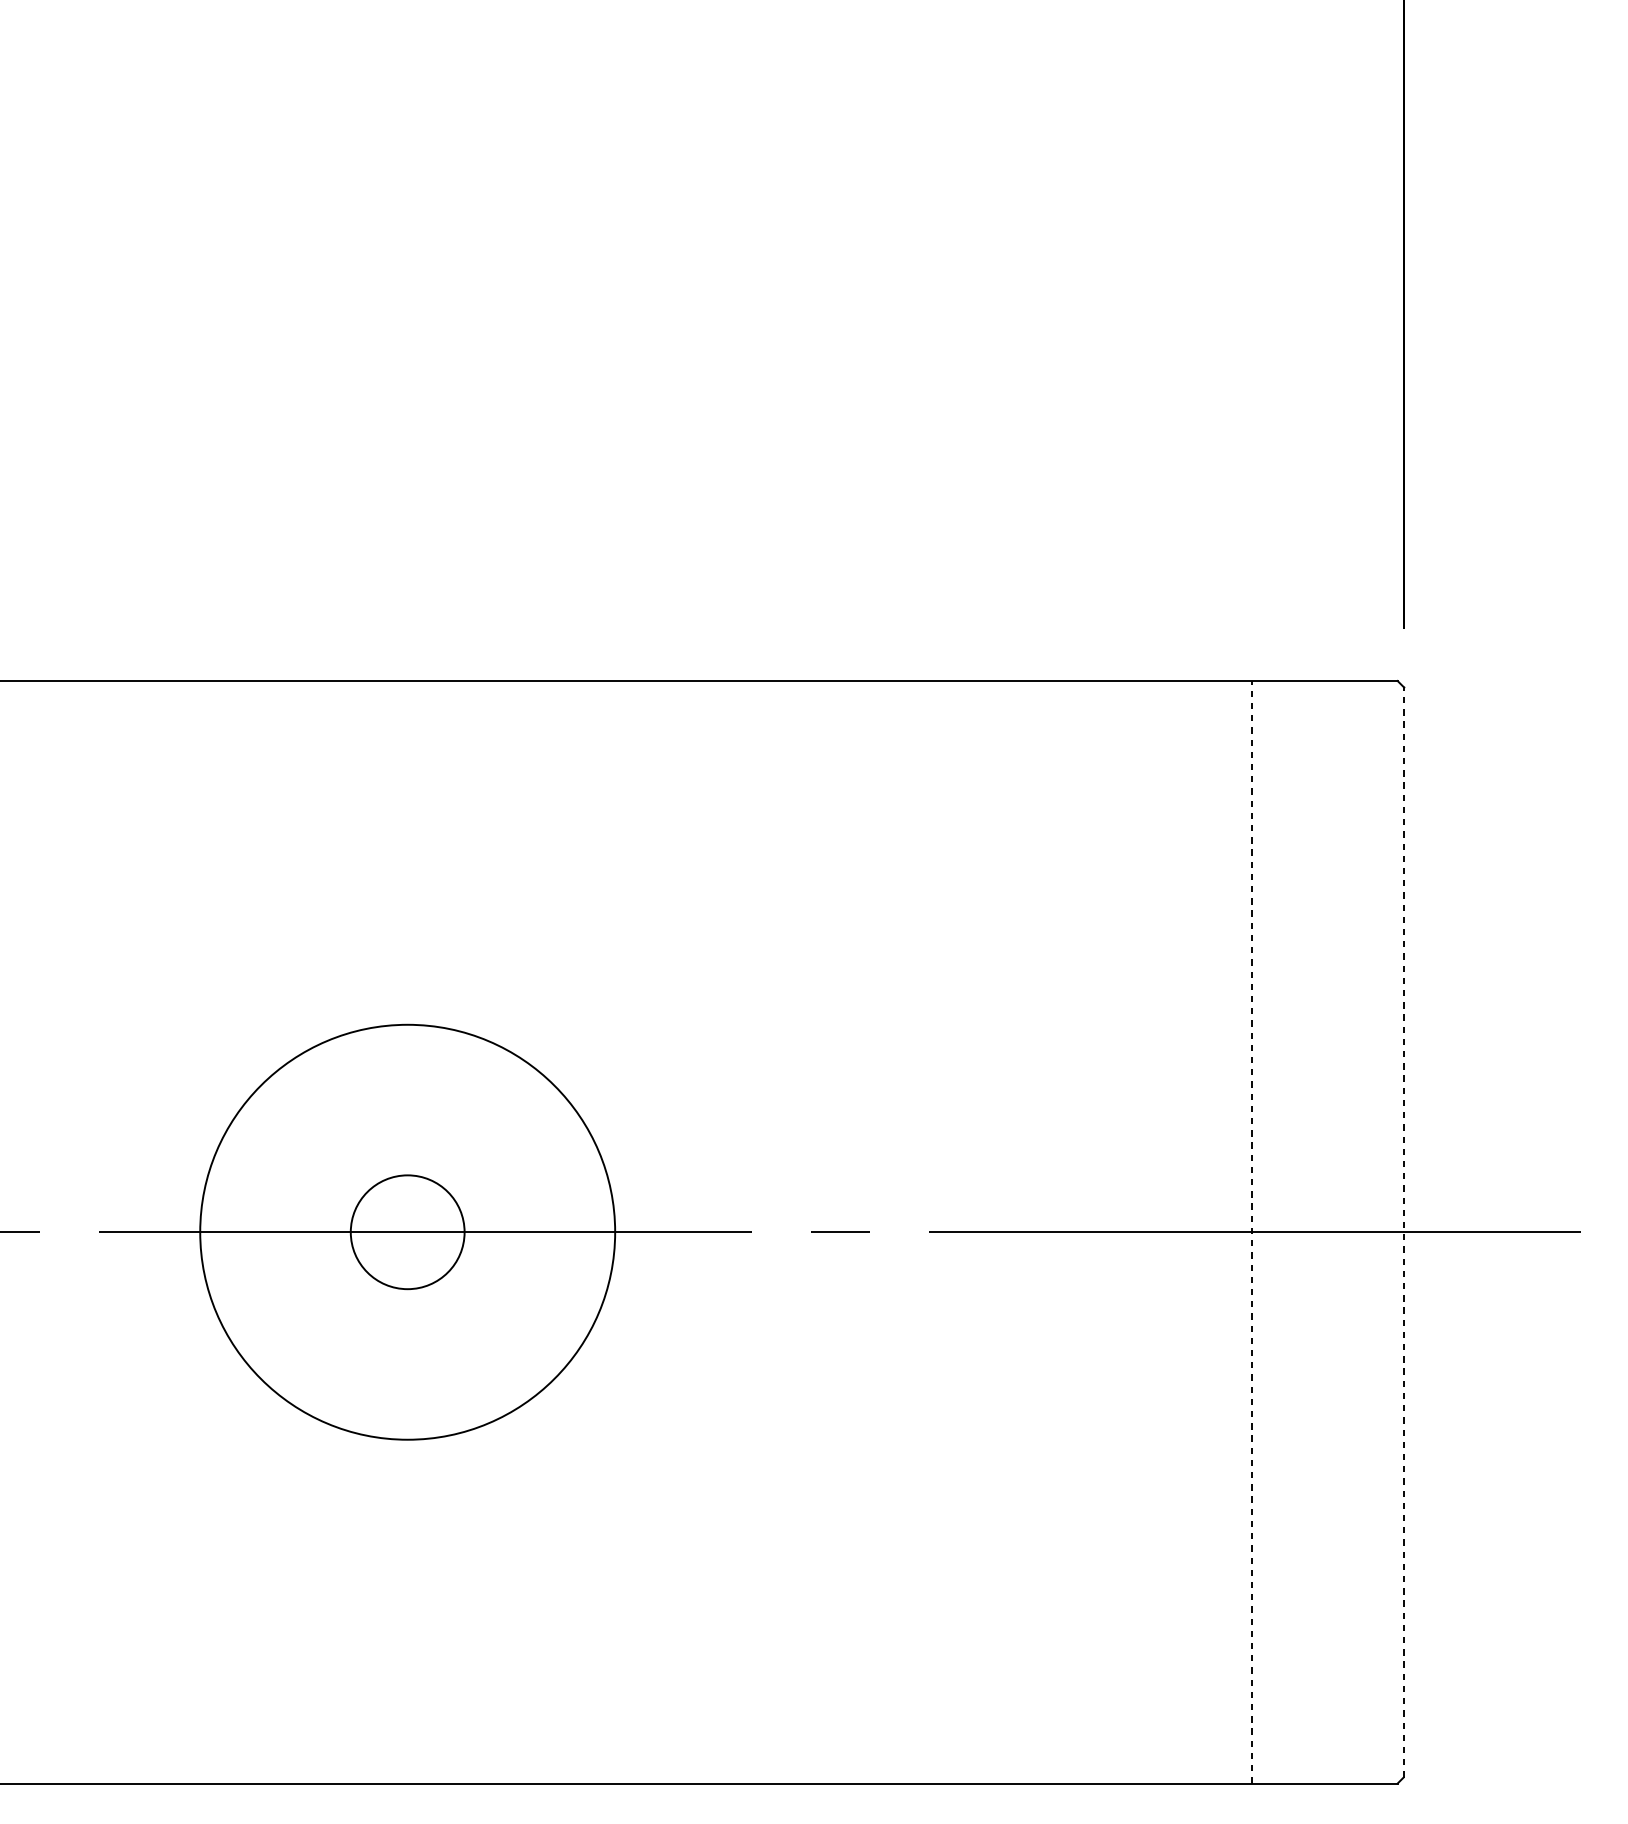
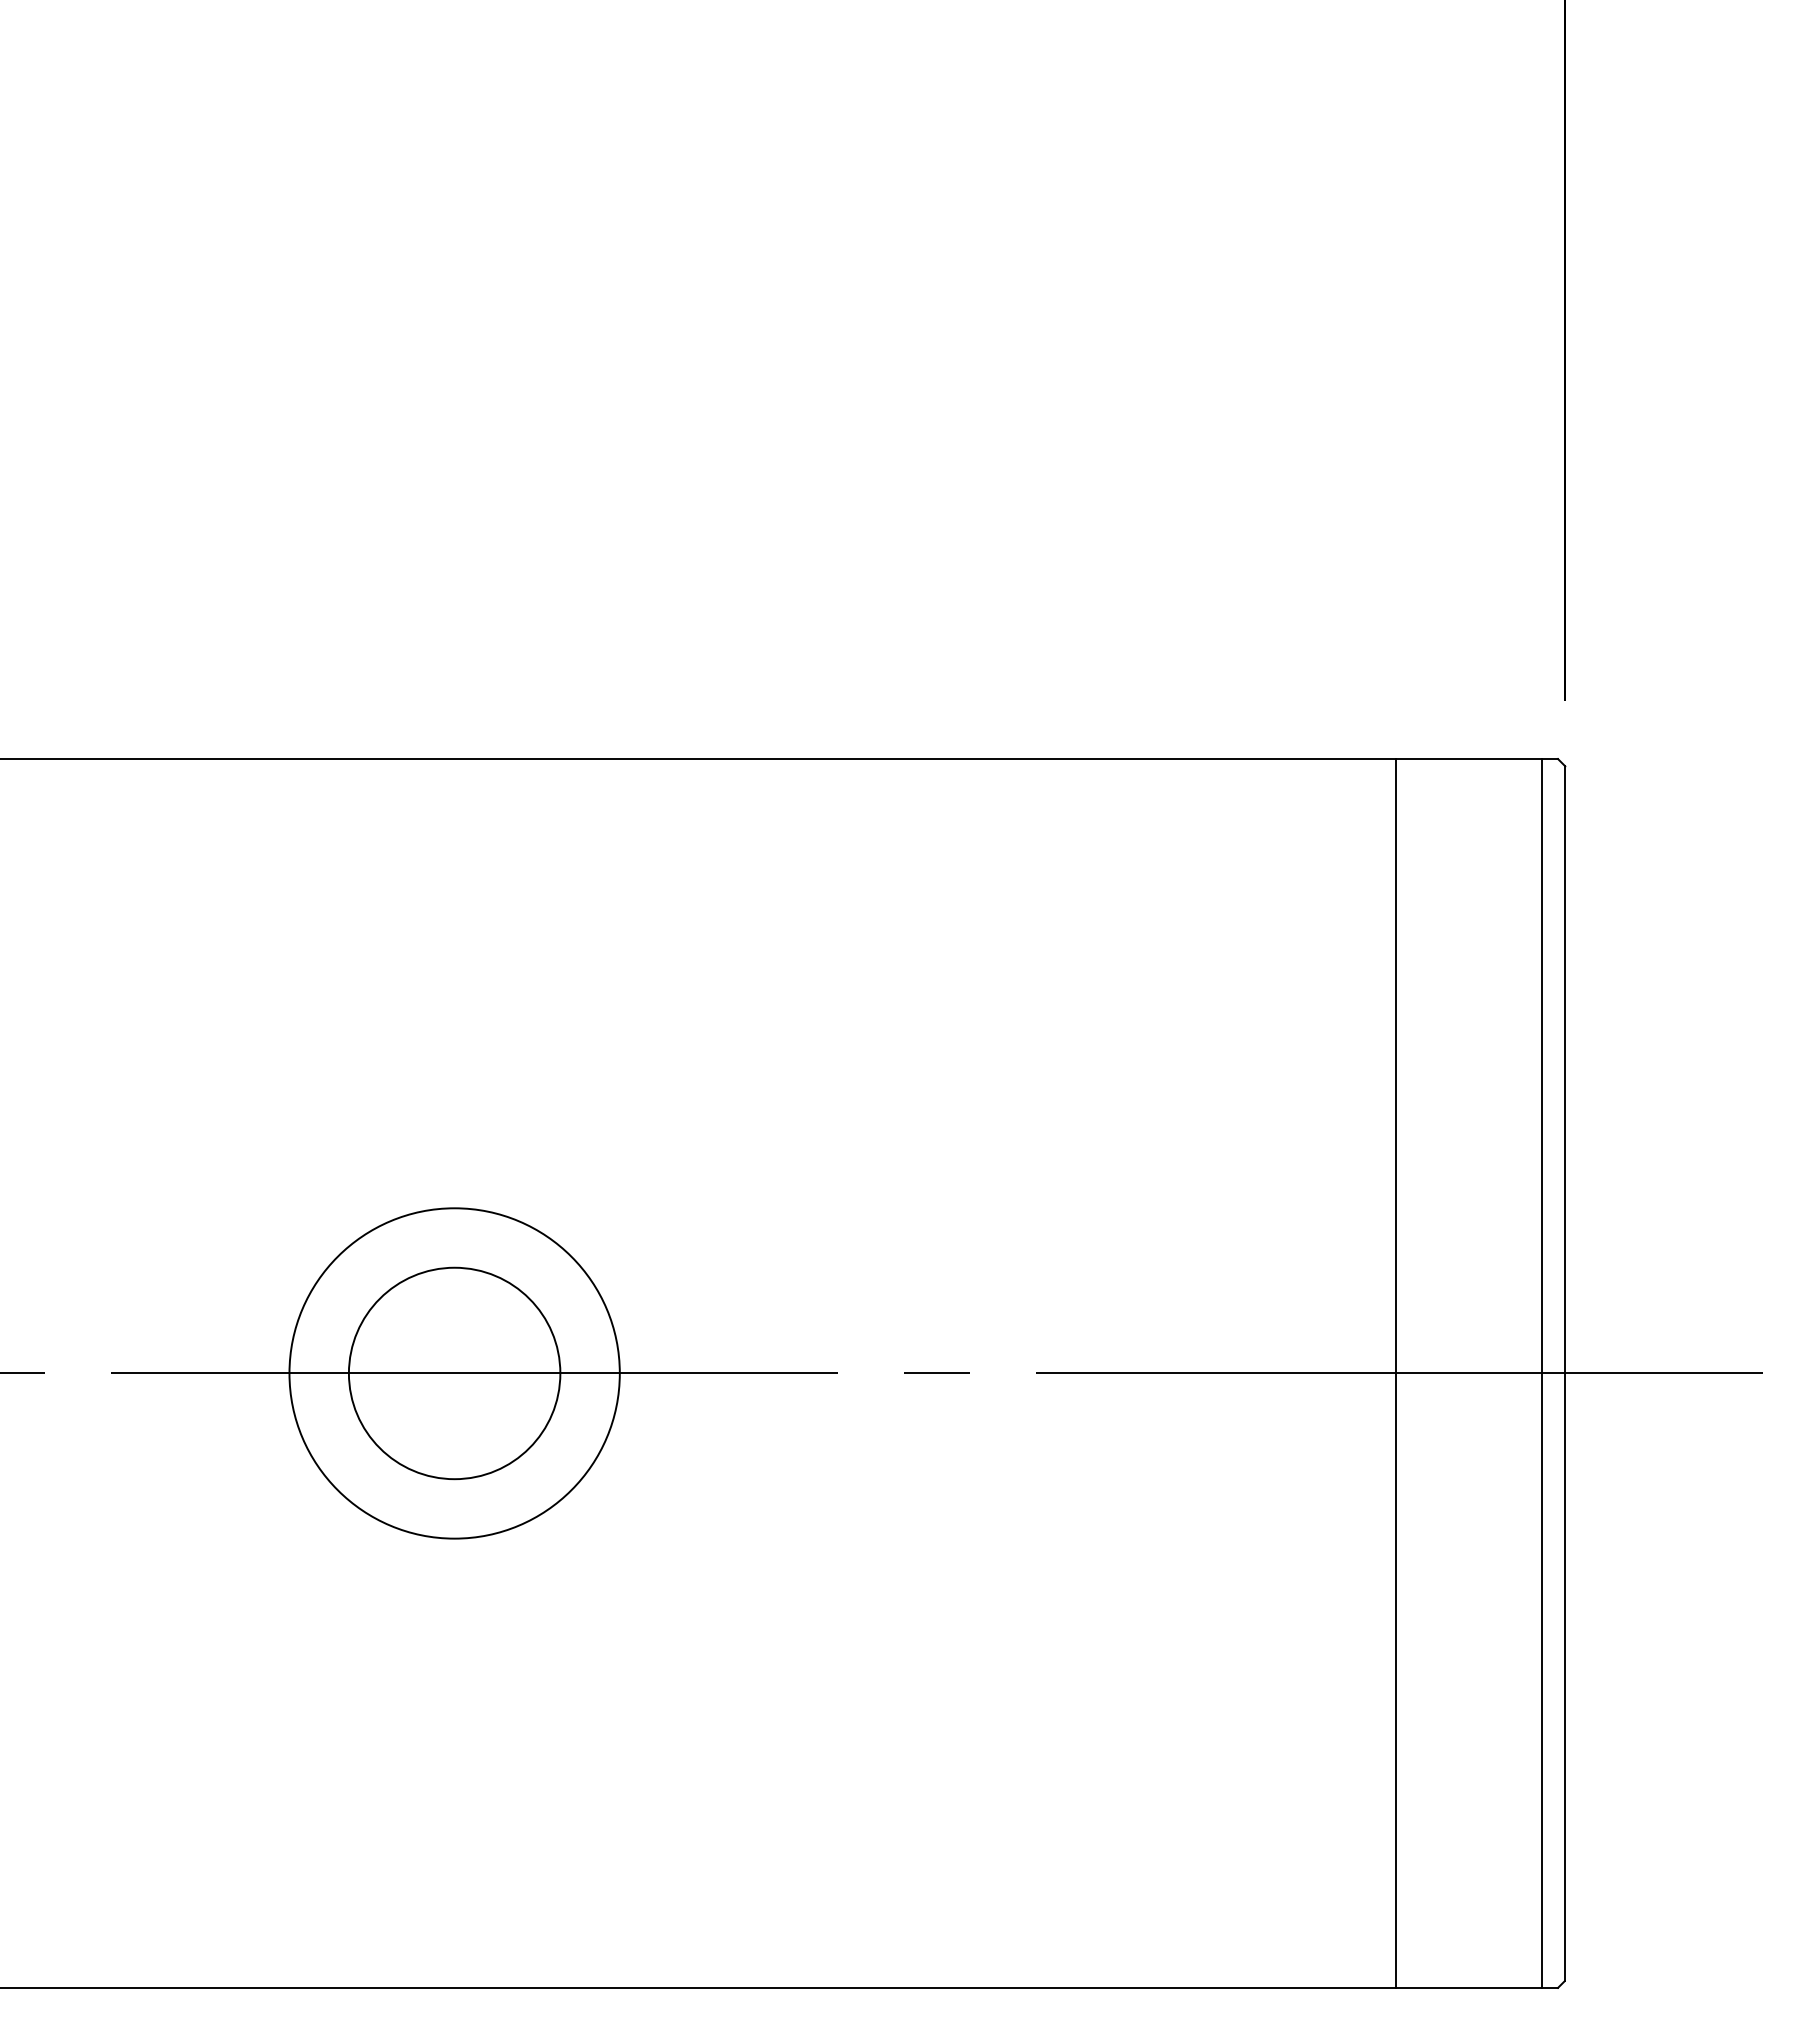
line: (1252, 1231) -> (1396, 1372), dashed -> solid
circle: (407, 1232) -> (454, 1373), size x0.71
circle: (407, 1232) -> (454, 1373), size x1.67
line: (1382, 1232) -> (1541, 1373), added
line: (1403, 1232) -> (1564, 1373), dashed -> solid

